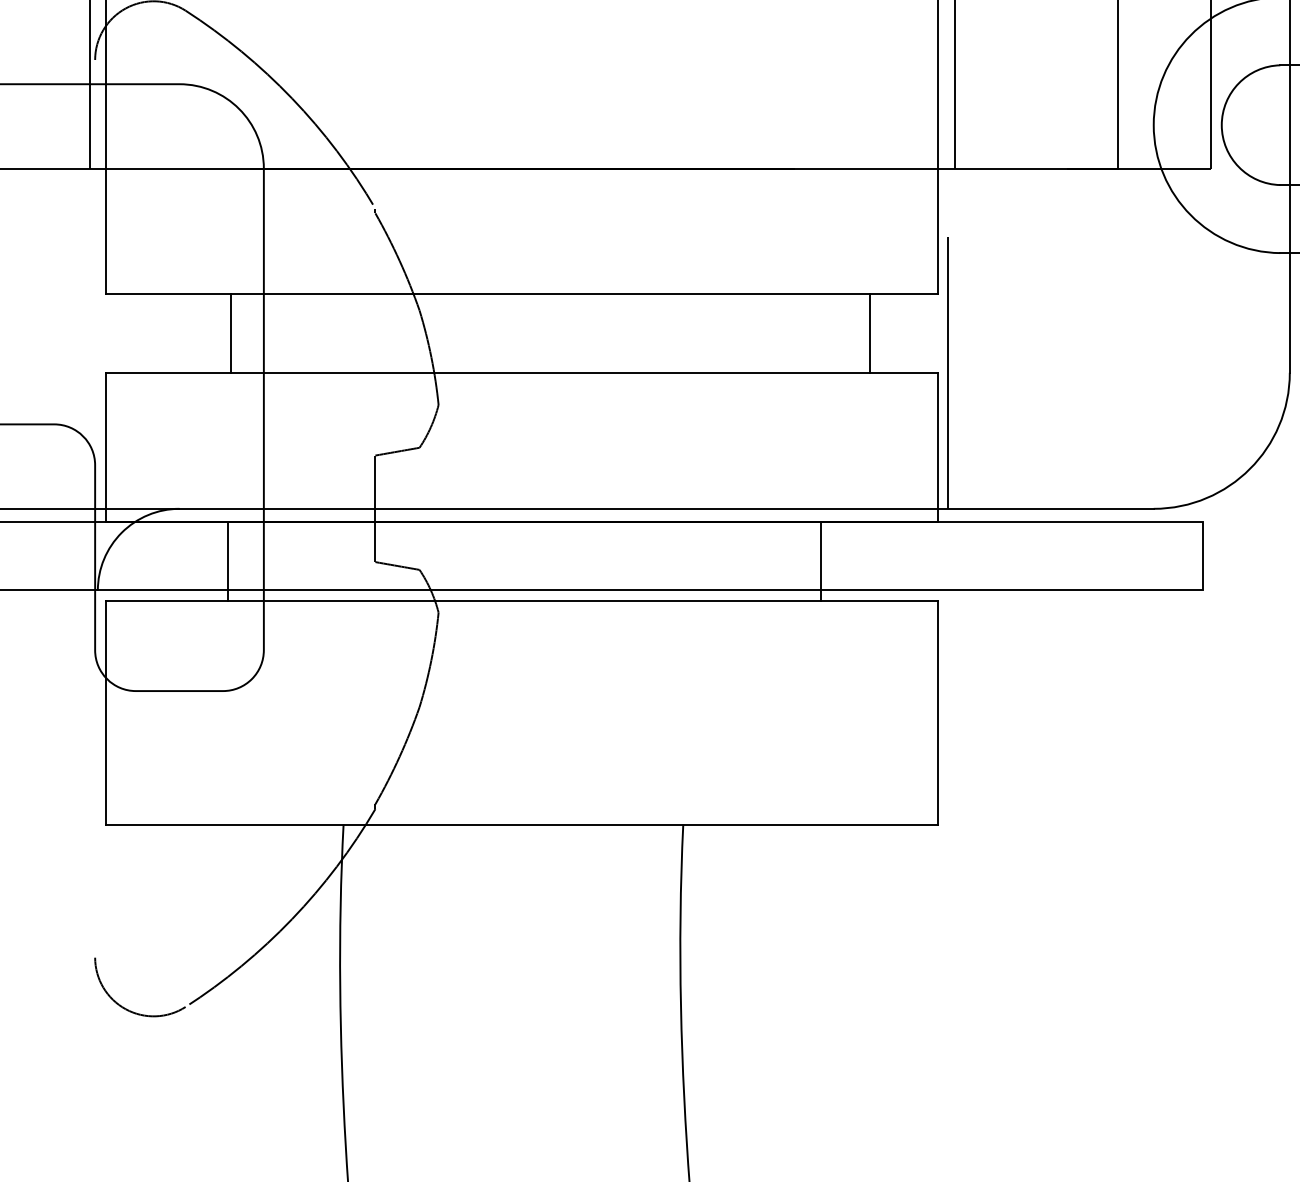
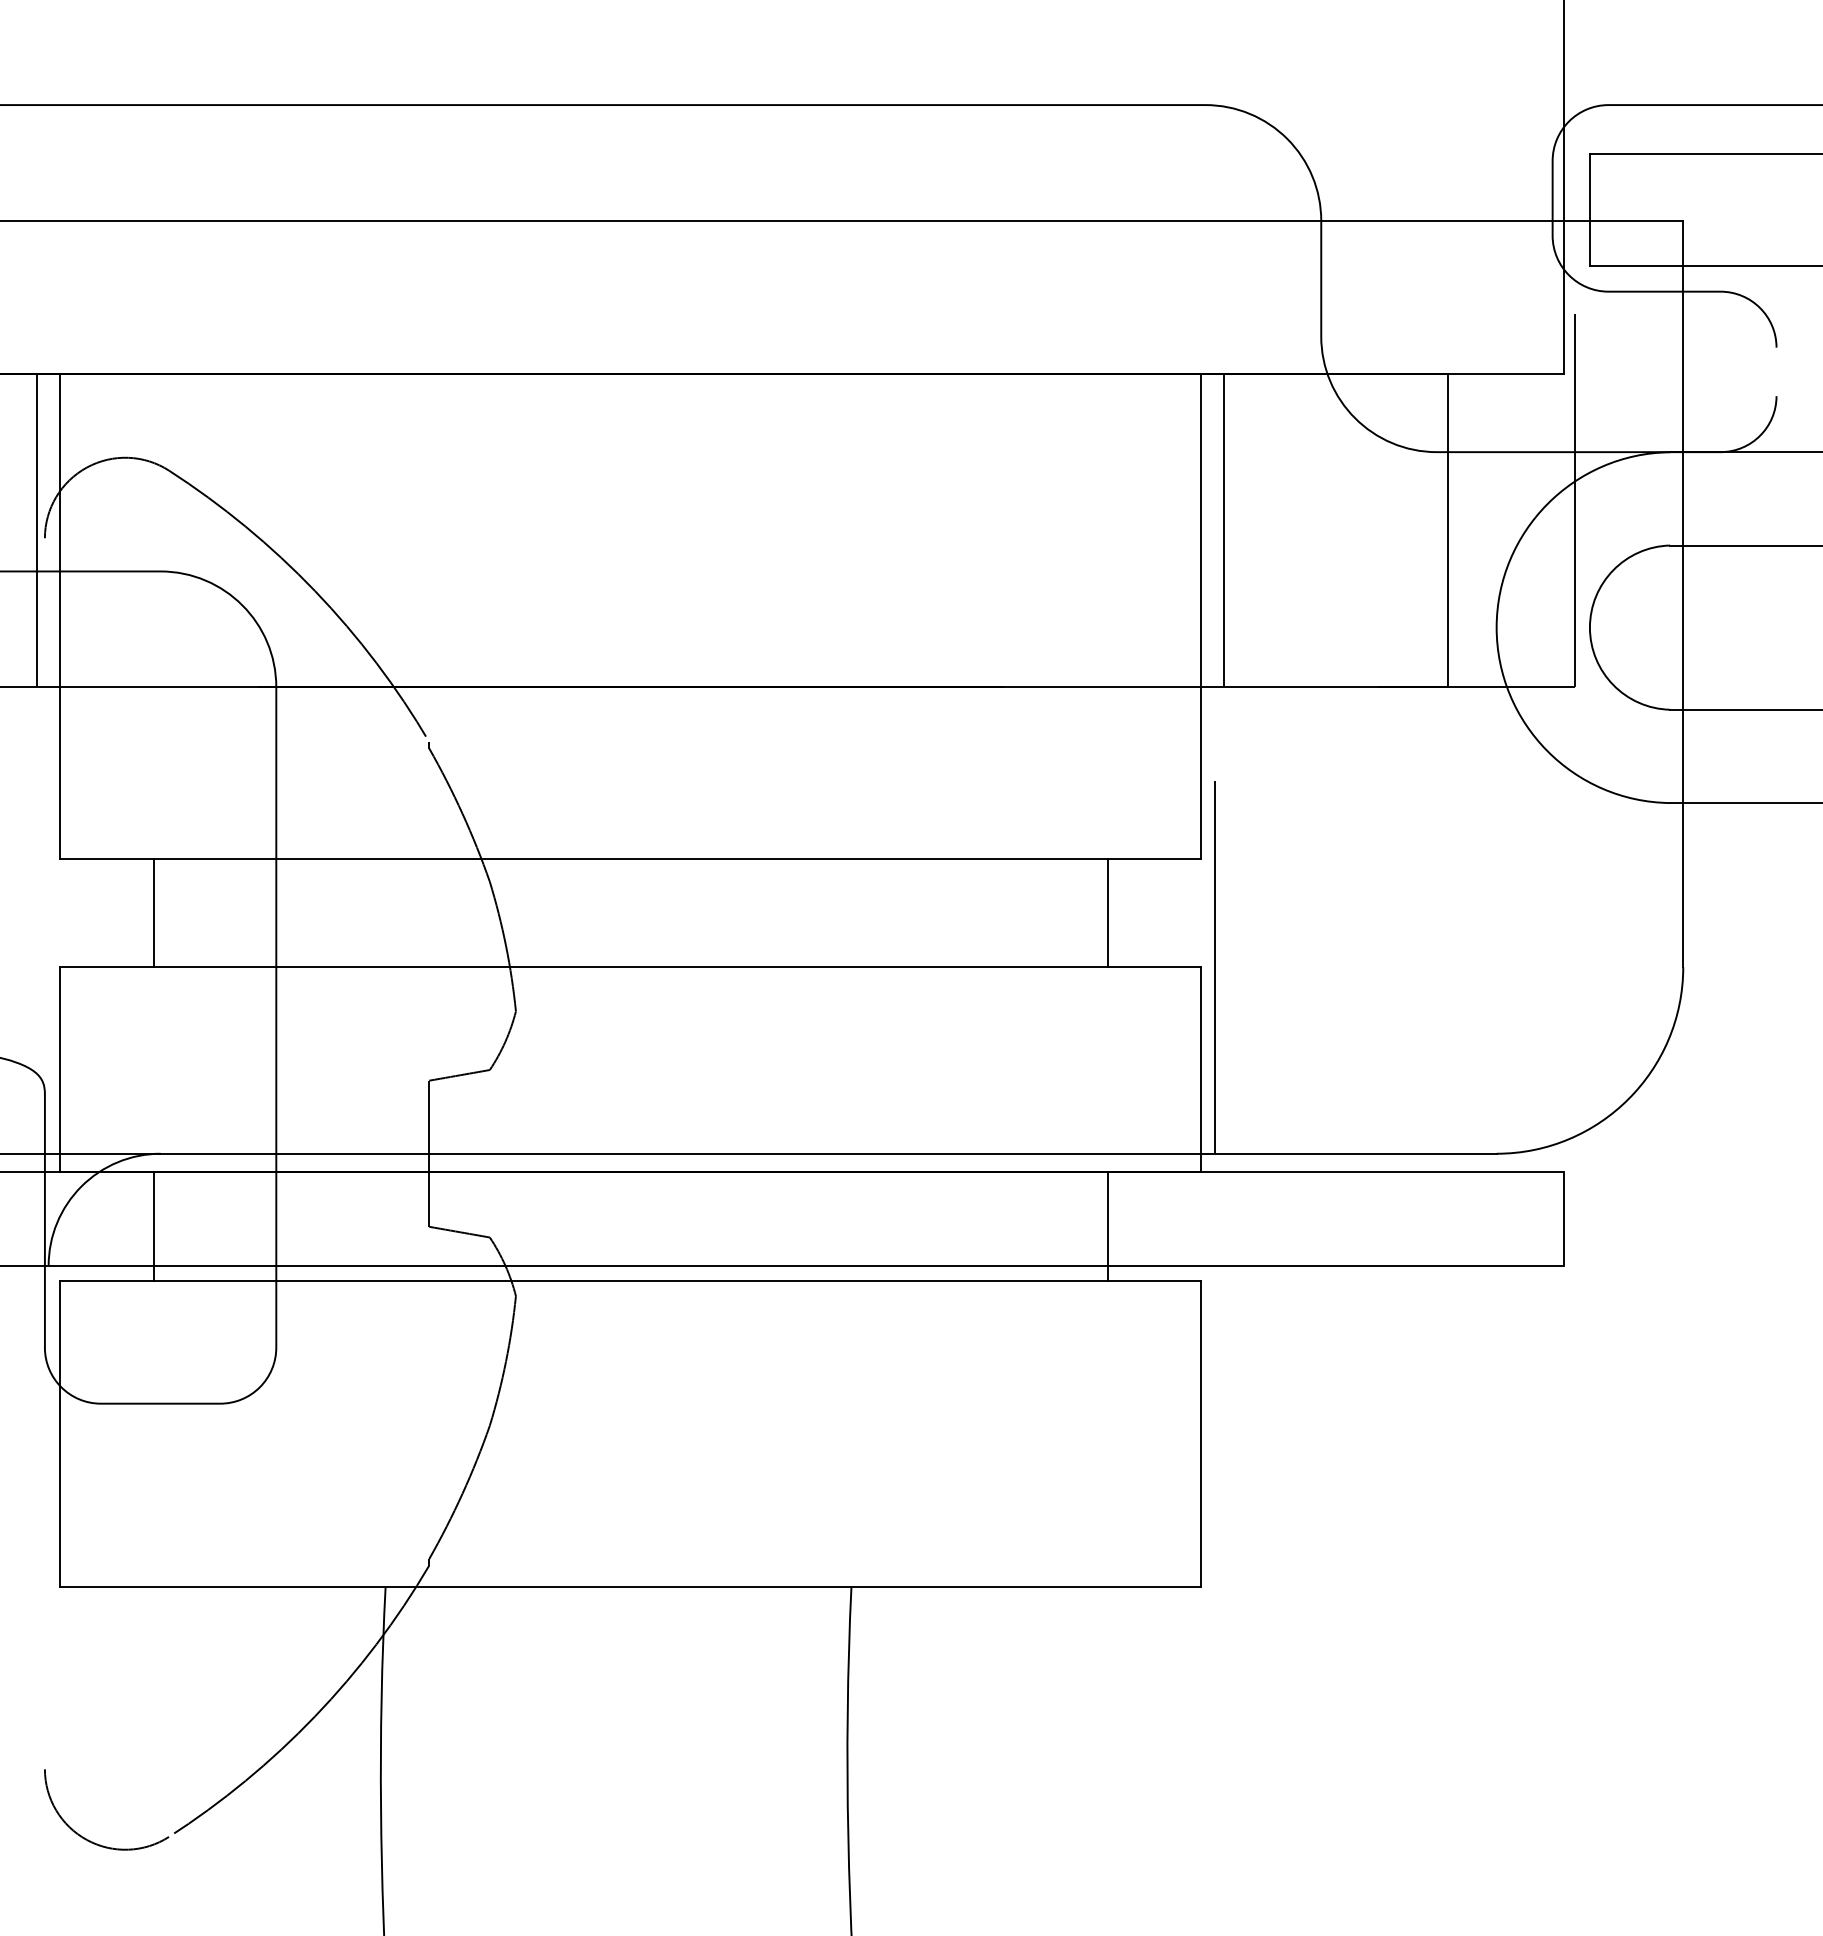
line: (230, 332) -> (153, 912), moved
line: (227, 561) -> (153, 1226), moved
line: (821, 561) -> (1108, 1226), moved

